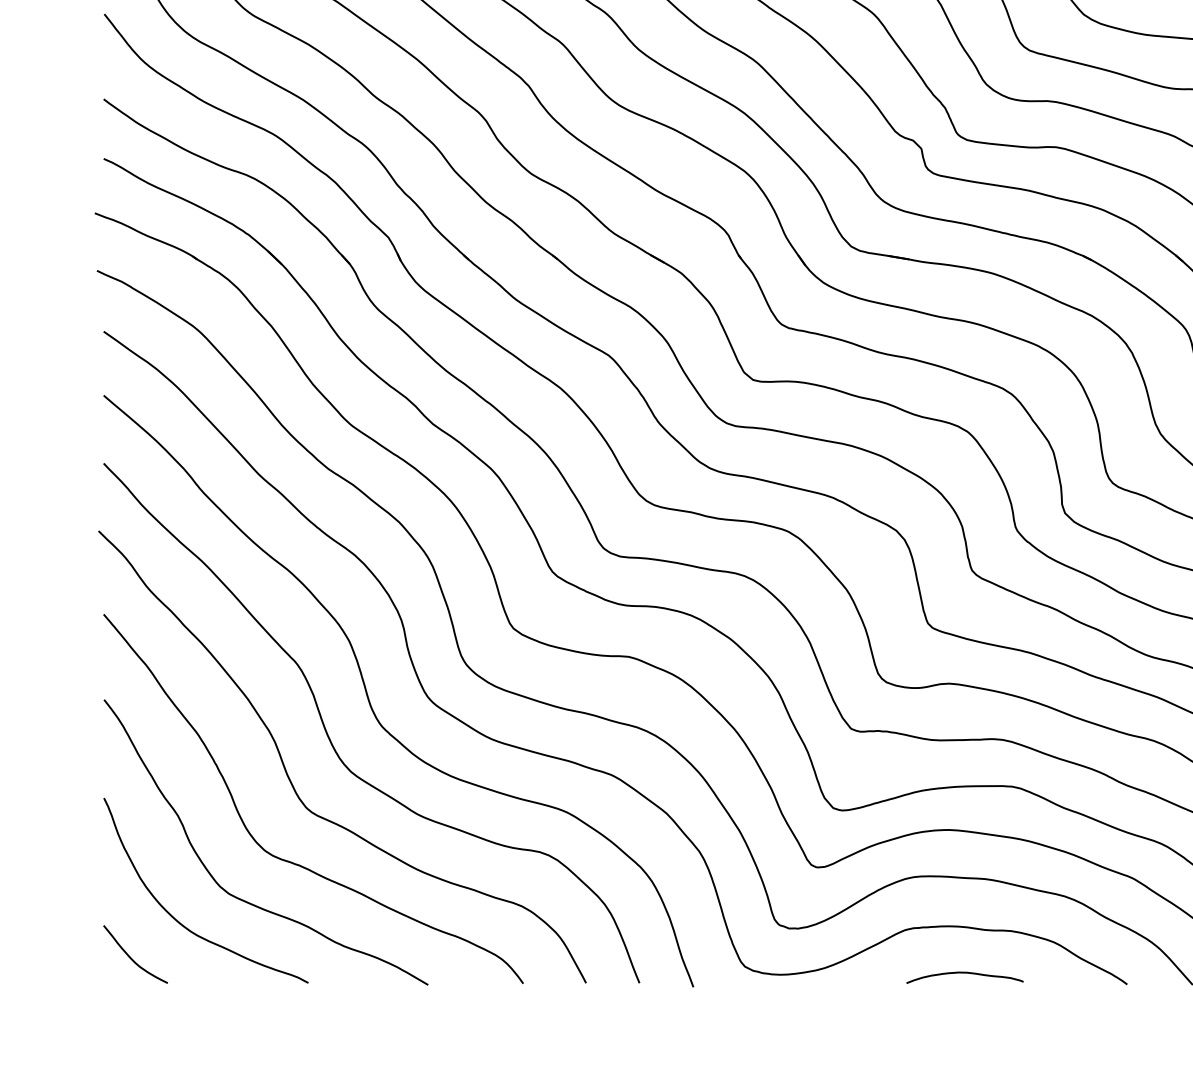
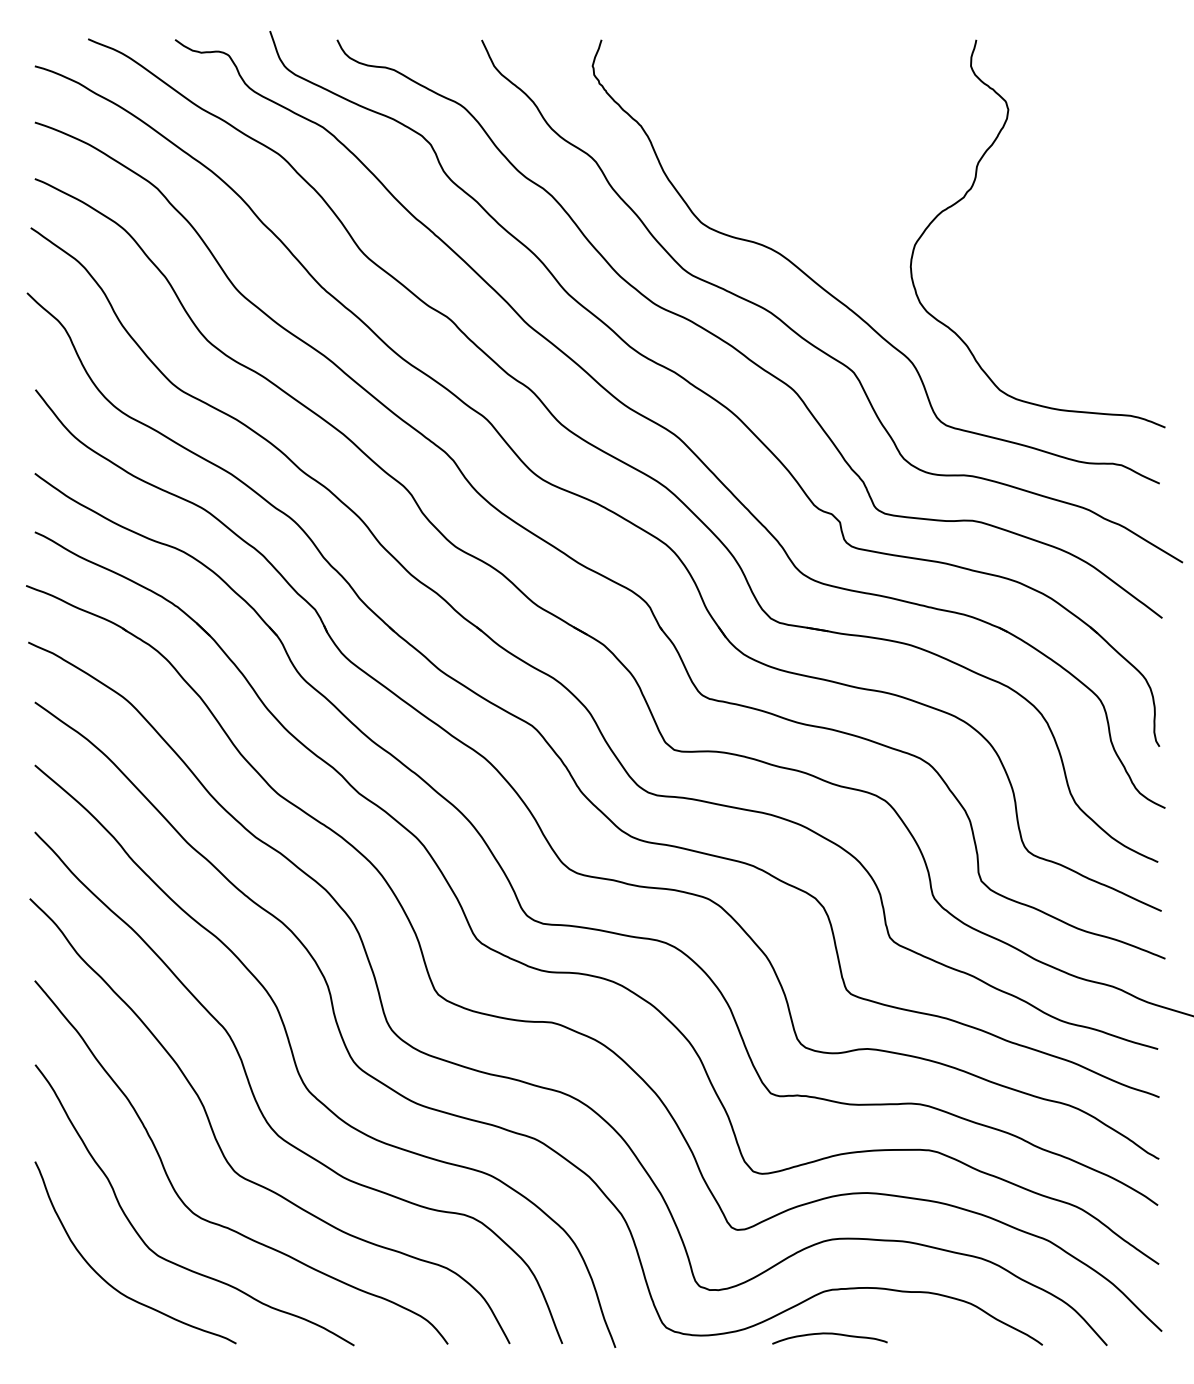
curve: (130, 956) -> (61, 1317), removed
curve: (964, 973) -> (829, 1334), moved

